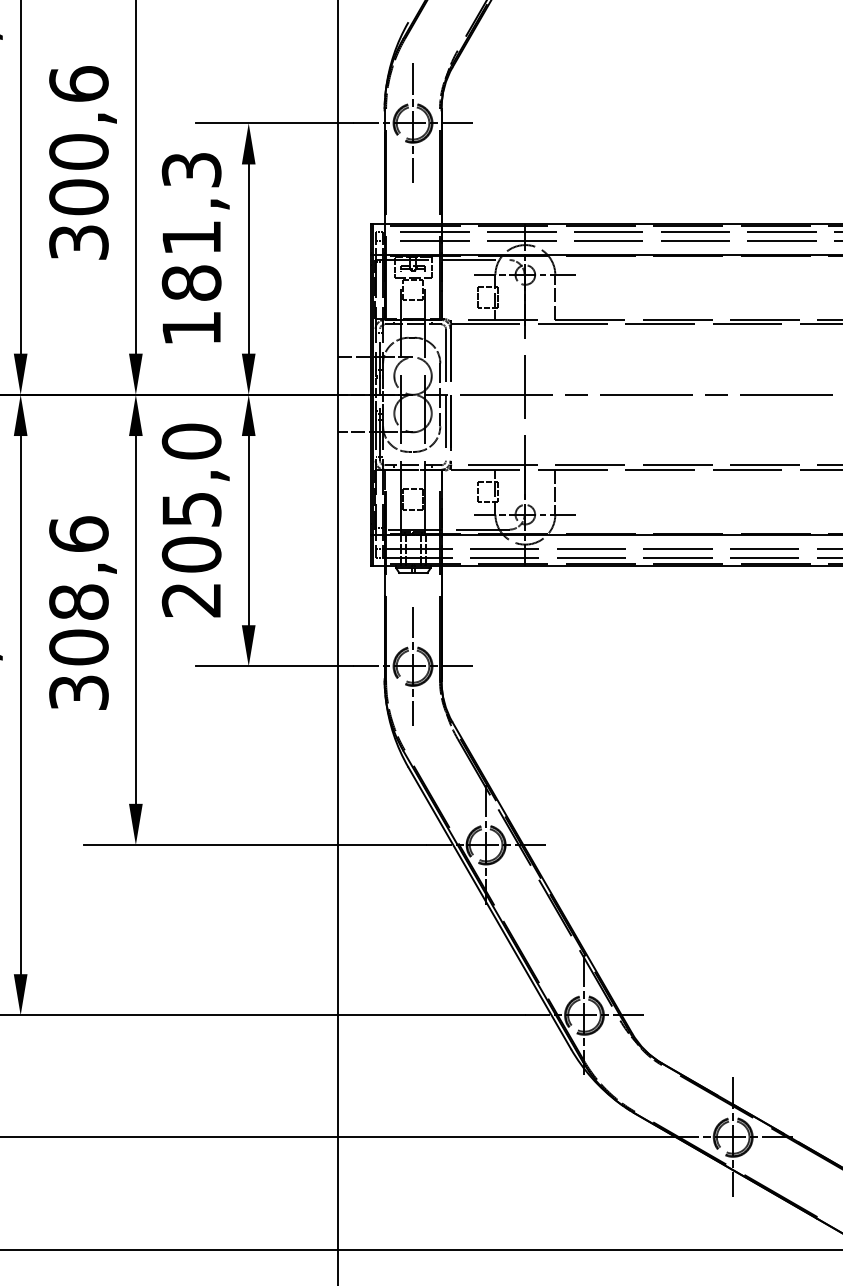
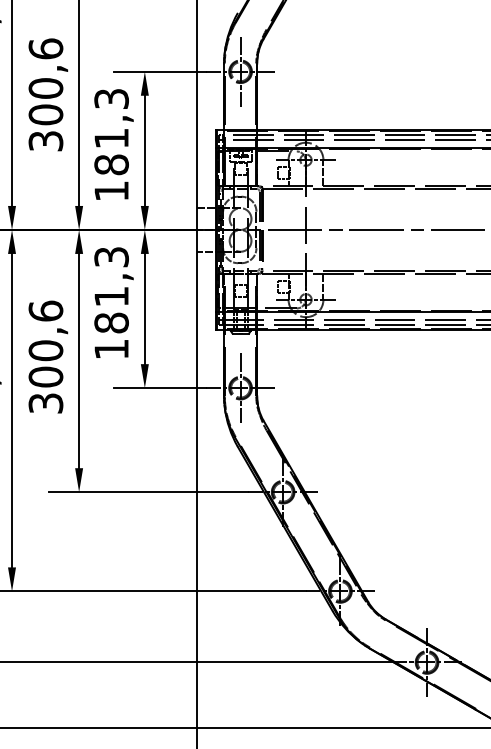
text: (191, 519) -> (111, 302), 205,0 -> 181,3
text: (78, 601) -> (45, 350), 308,6 -> 300,6

